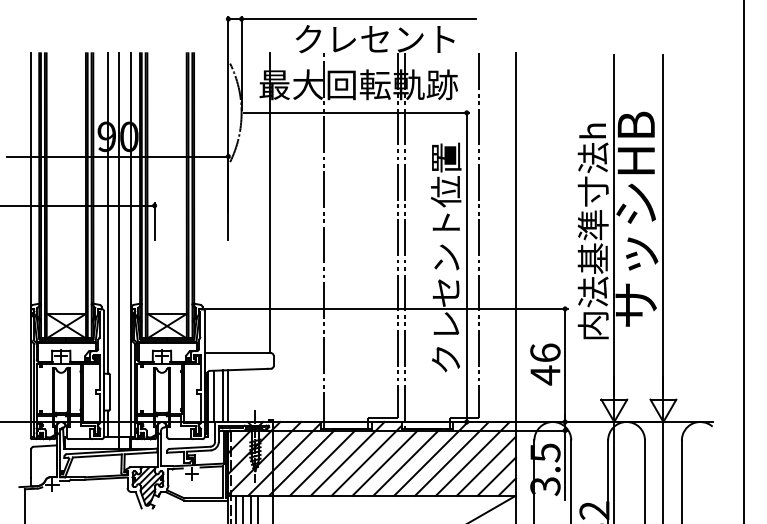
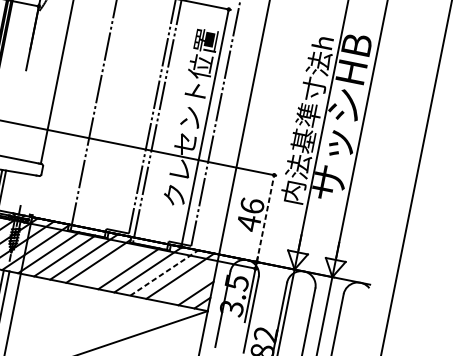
line: (565, 365) -> (265, 218), solid -> dashed
line: (452, 458) -> (164, 272), solid -> dashed
line: (385, 462) -> (112, 265), removed
line: (485, 465) -> (189, 283), removed

